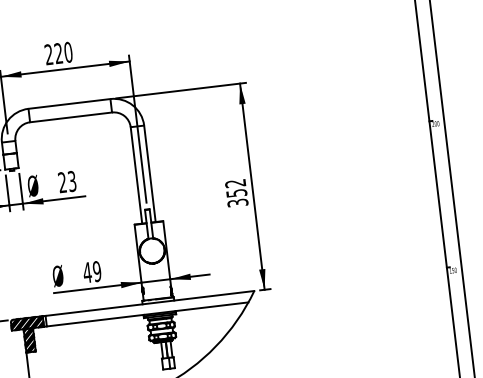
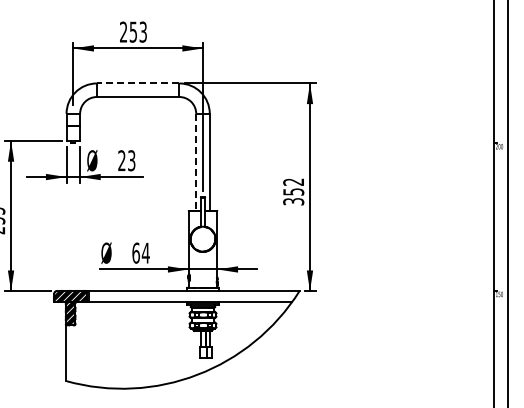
text: (63, 52) -> (138, 31), 220 -> 253
line: (68, 104) -> (137, 83), solid -> dashed
line: (136, 175) -> (196, 162), solid -> dashed
text: (91, 271) -> (140, 252), 49 -> 64

